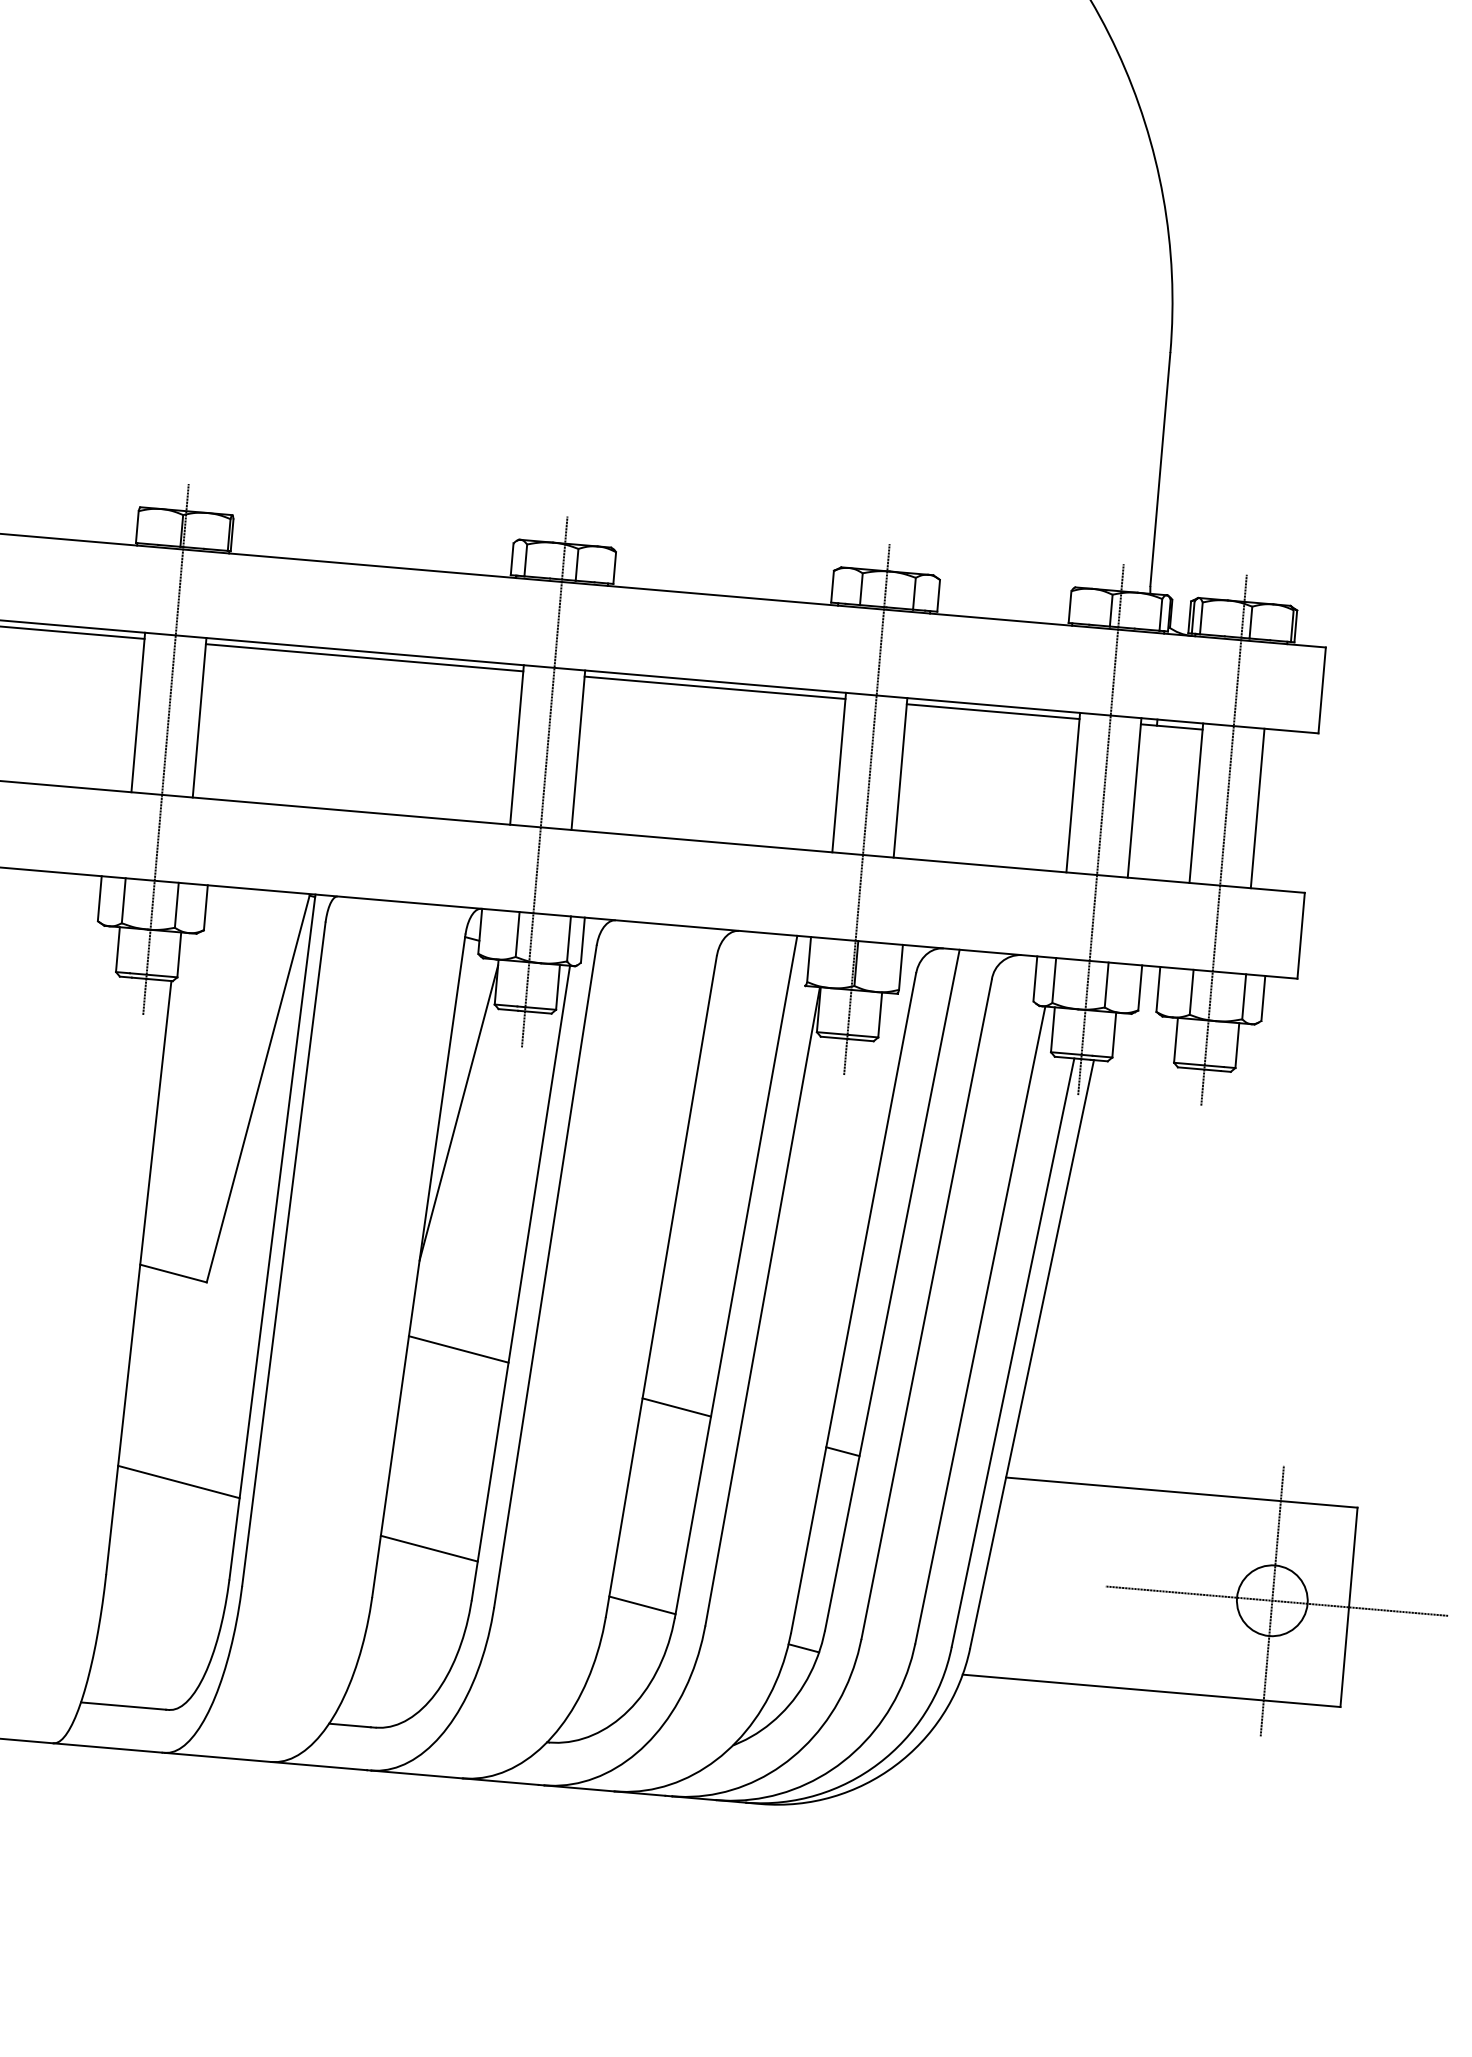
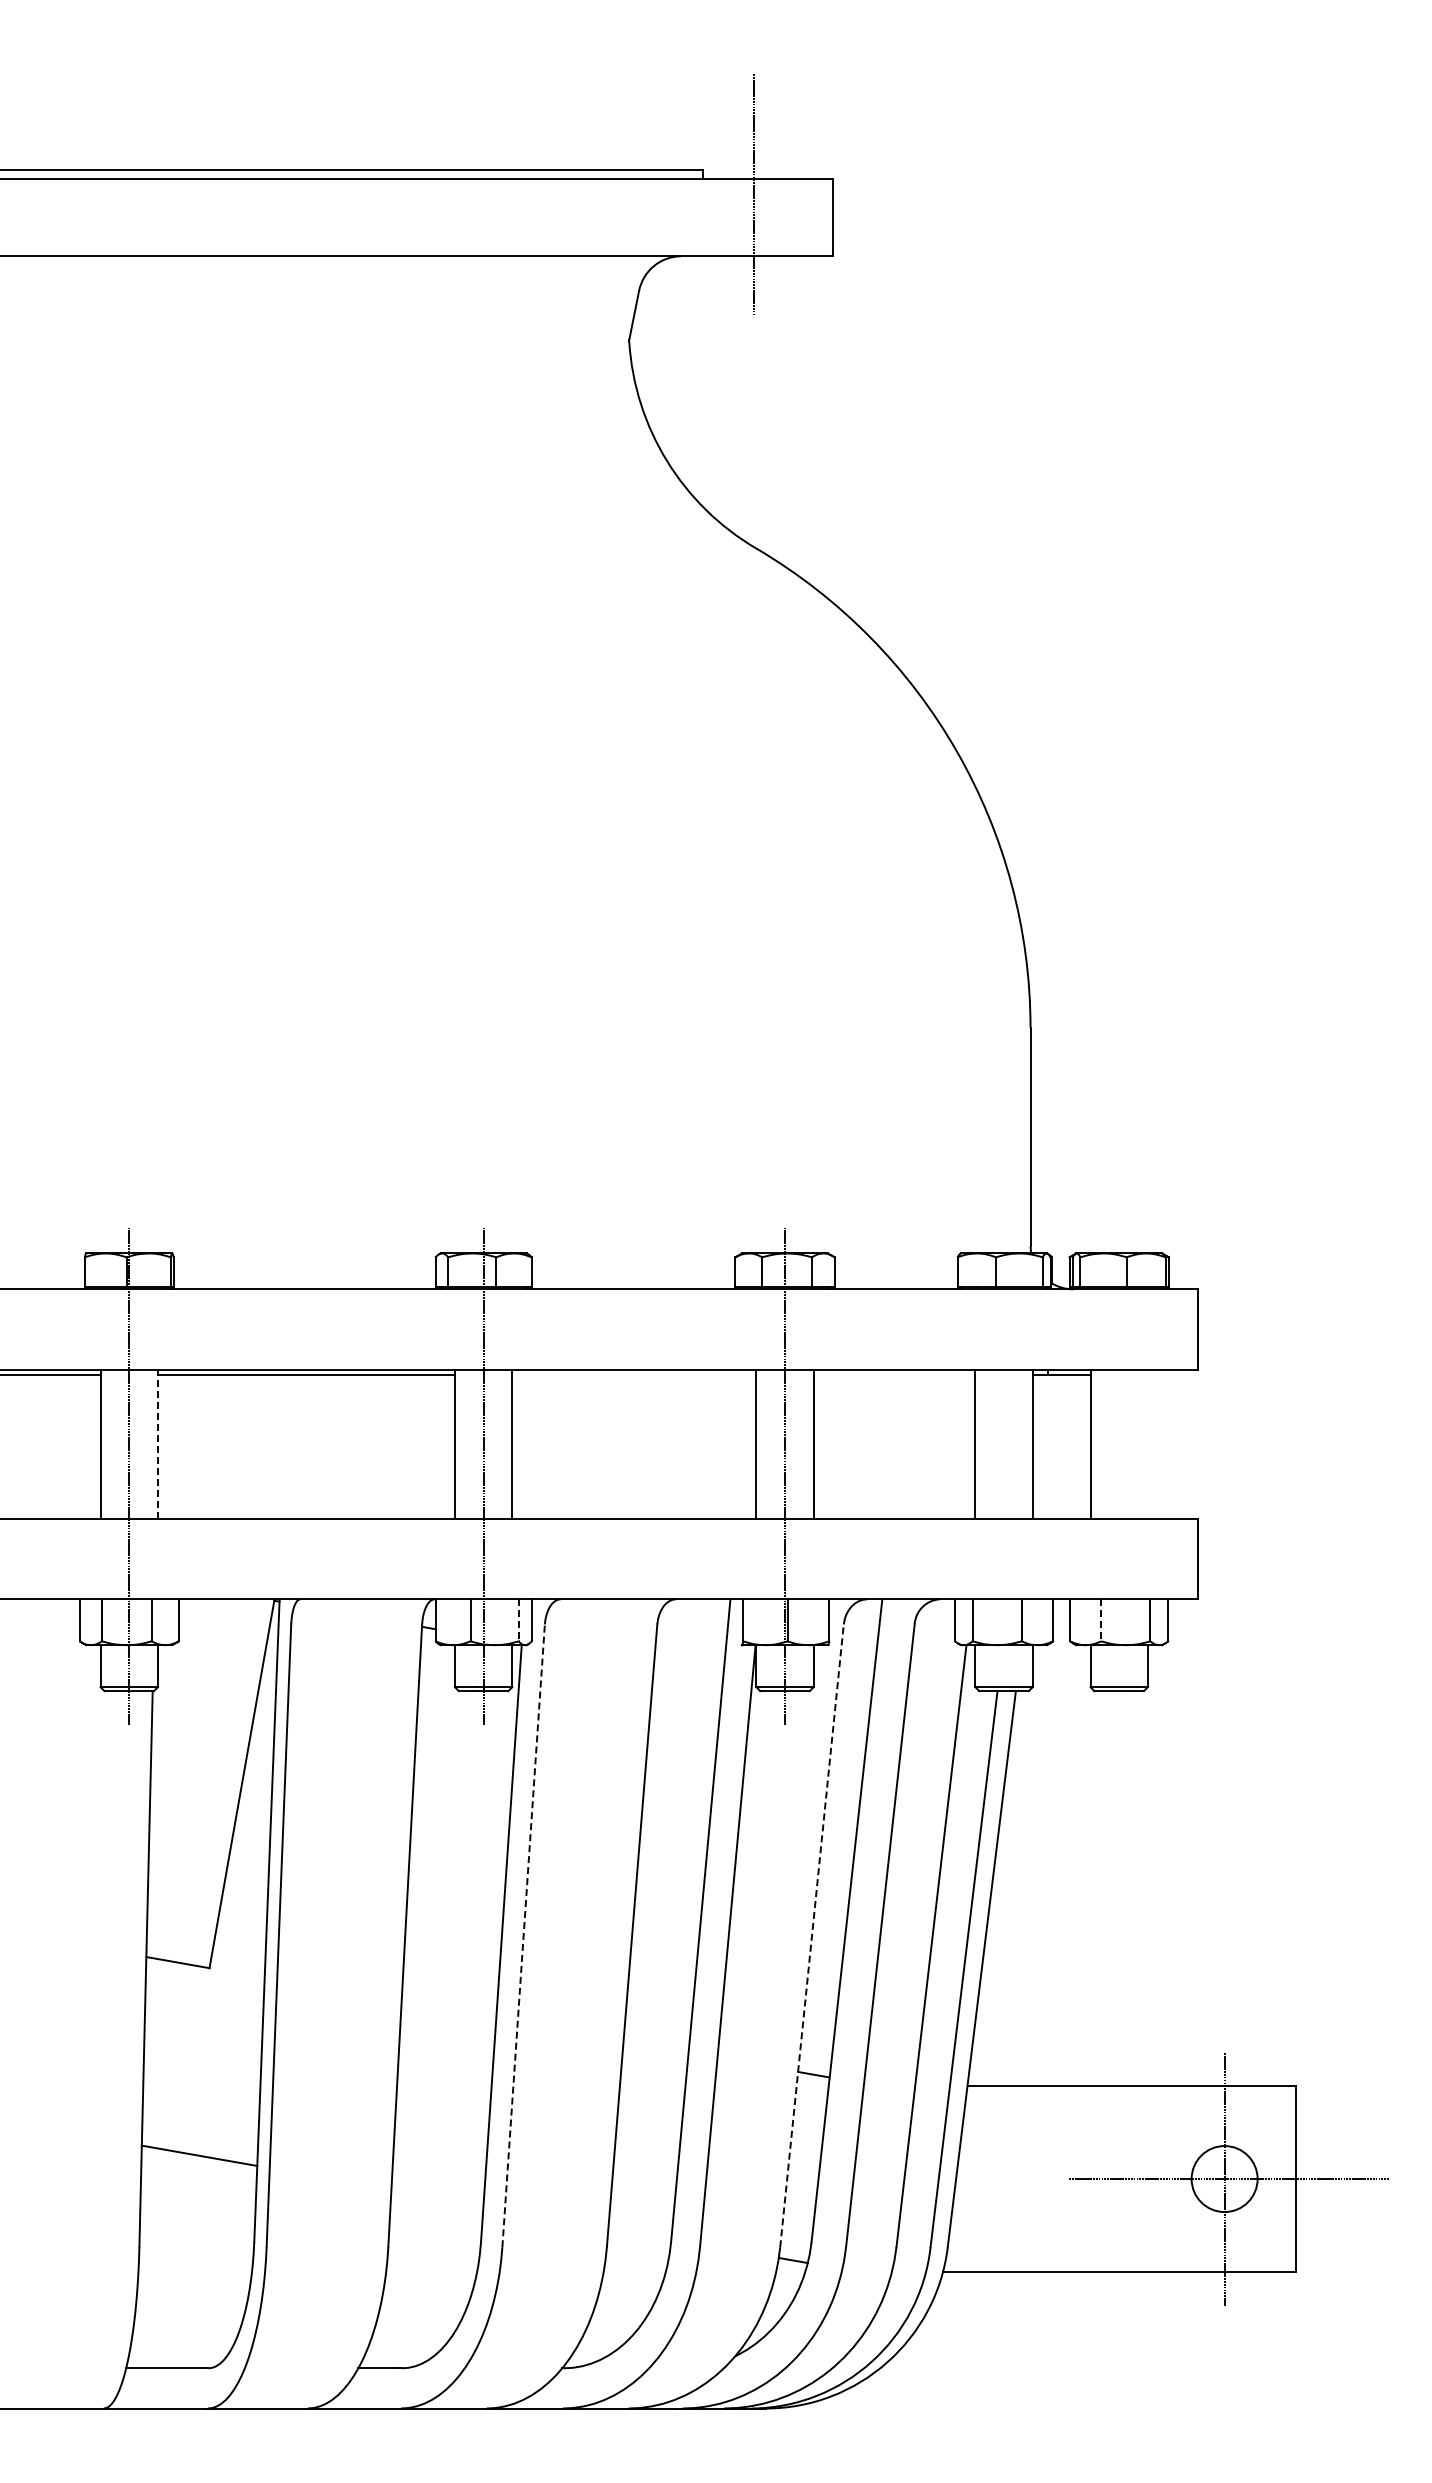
line: (715, 687) -> (634, 1375), removed
line: (993, 711) -> (894, 1375), removed
line: (199, 717) -> (157, 1444), solid -> dashed
line: (1257, 807) -> (1147, 1443), removed
line: (1101, 829) -> (1004, 1476), removed
line: (1224, 840) -> (1119, 1476), removed
line: (568, 939) -> (518, 1620), solid -> dashed
line: (1191, 992) -> (1101, 1620), solid -> dashed
line: (458, 1112) -> (429, 1790), removed
line: (545, 1276) -> (523, 1935), solid -> dashed
line: (854, 1302) -> (812, 1935), solid -> dashed
line: (458, 1349) -> (448, 2010), removed
line: (676, 1406) -> (655, 2046), removed
line: (429, 1548) -> (437, 2197), removed
line: (641, 1605) -> (639, 2233), removed

